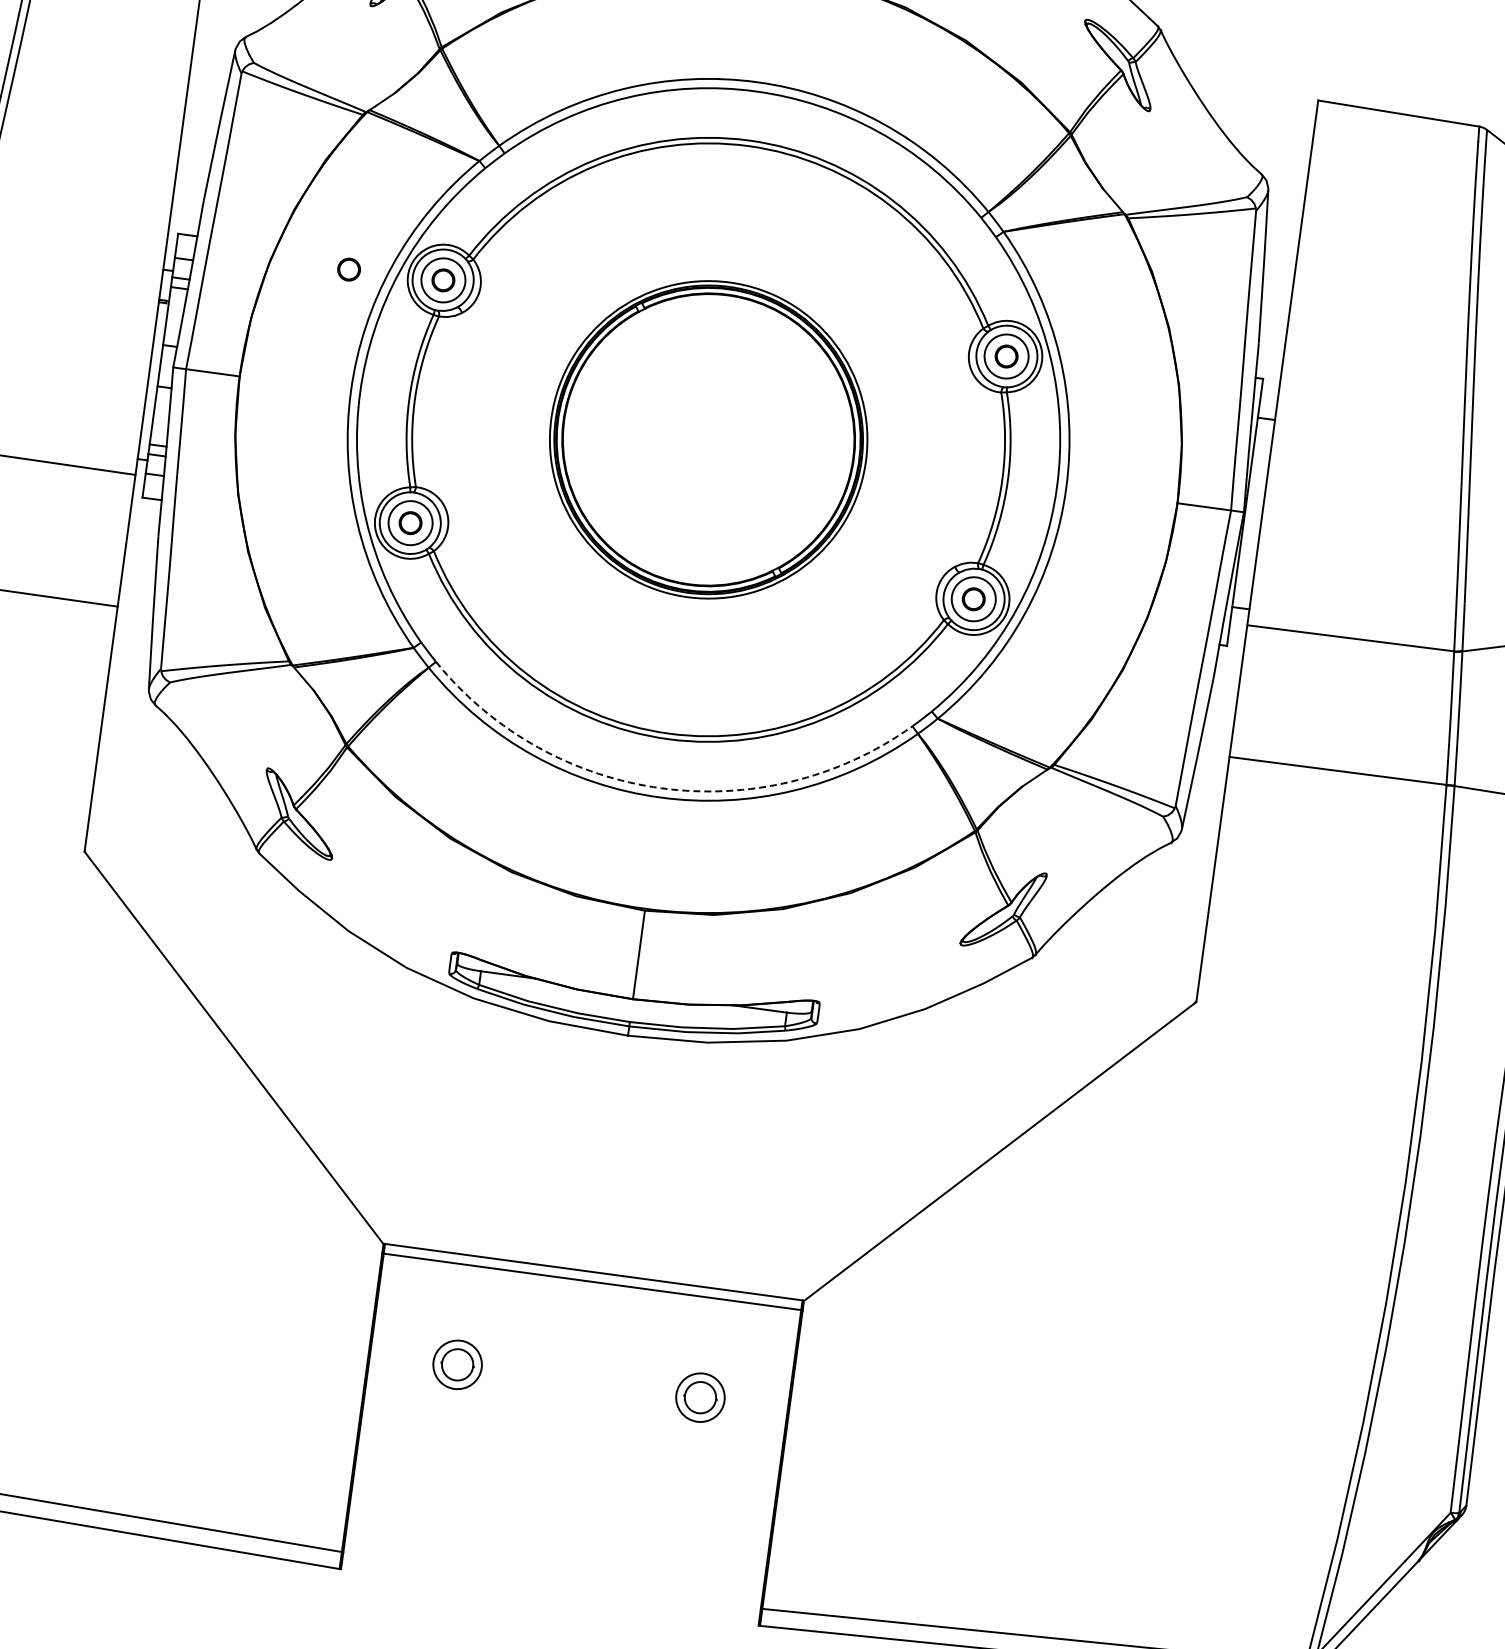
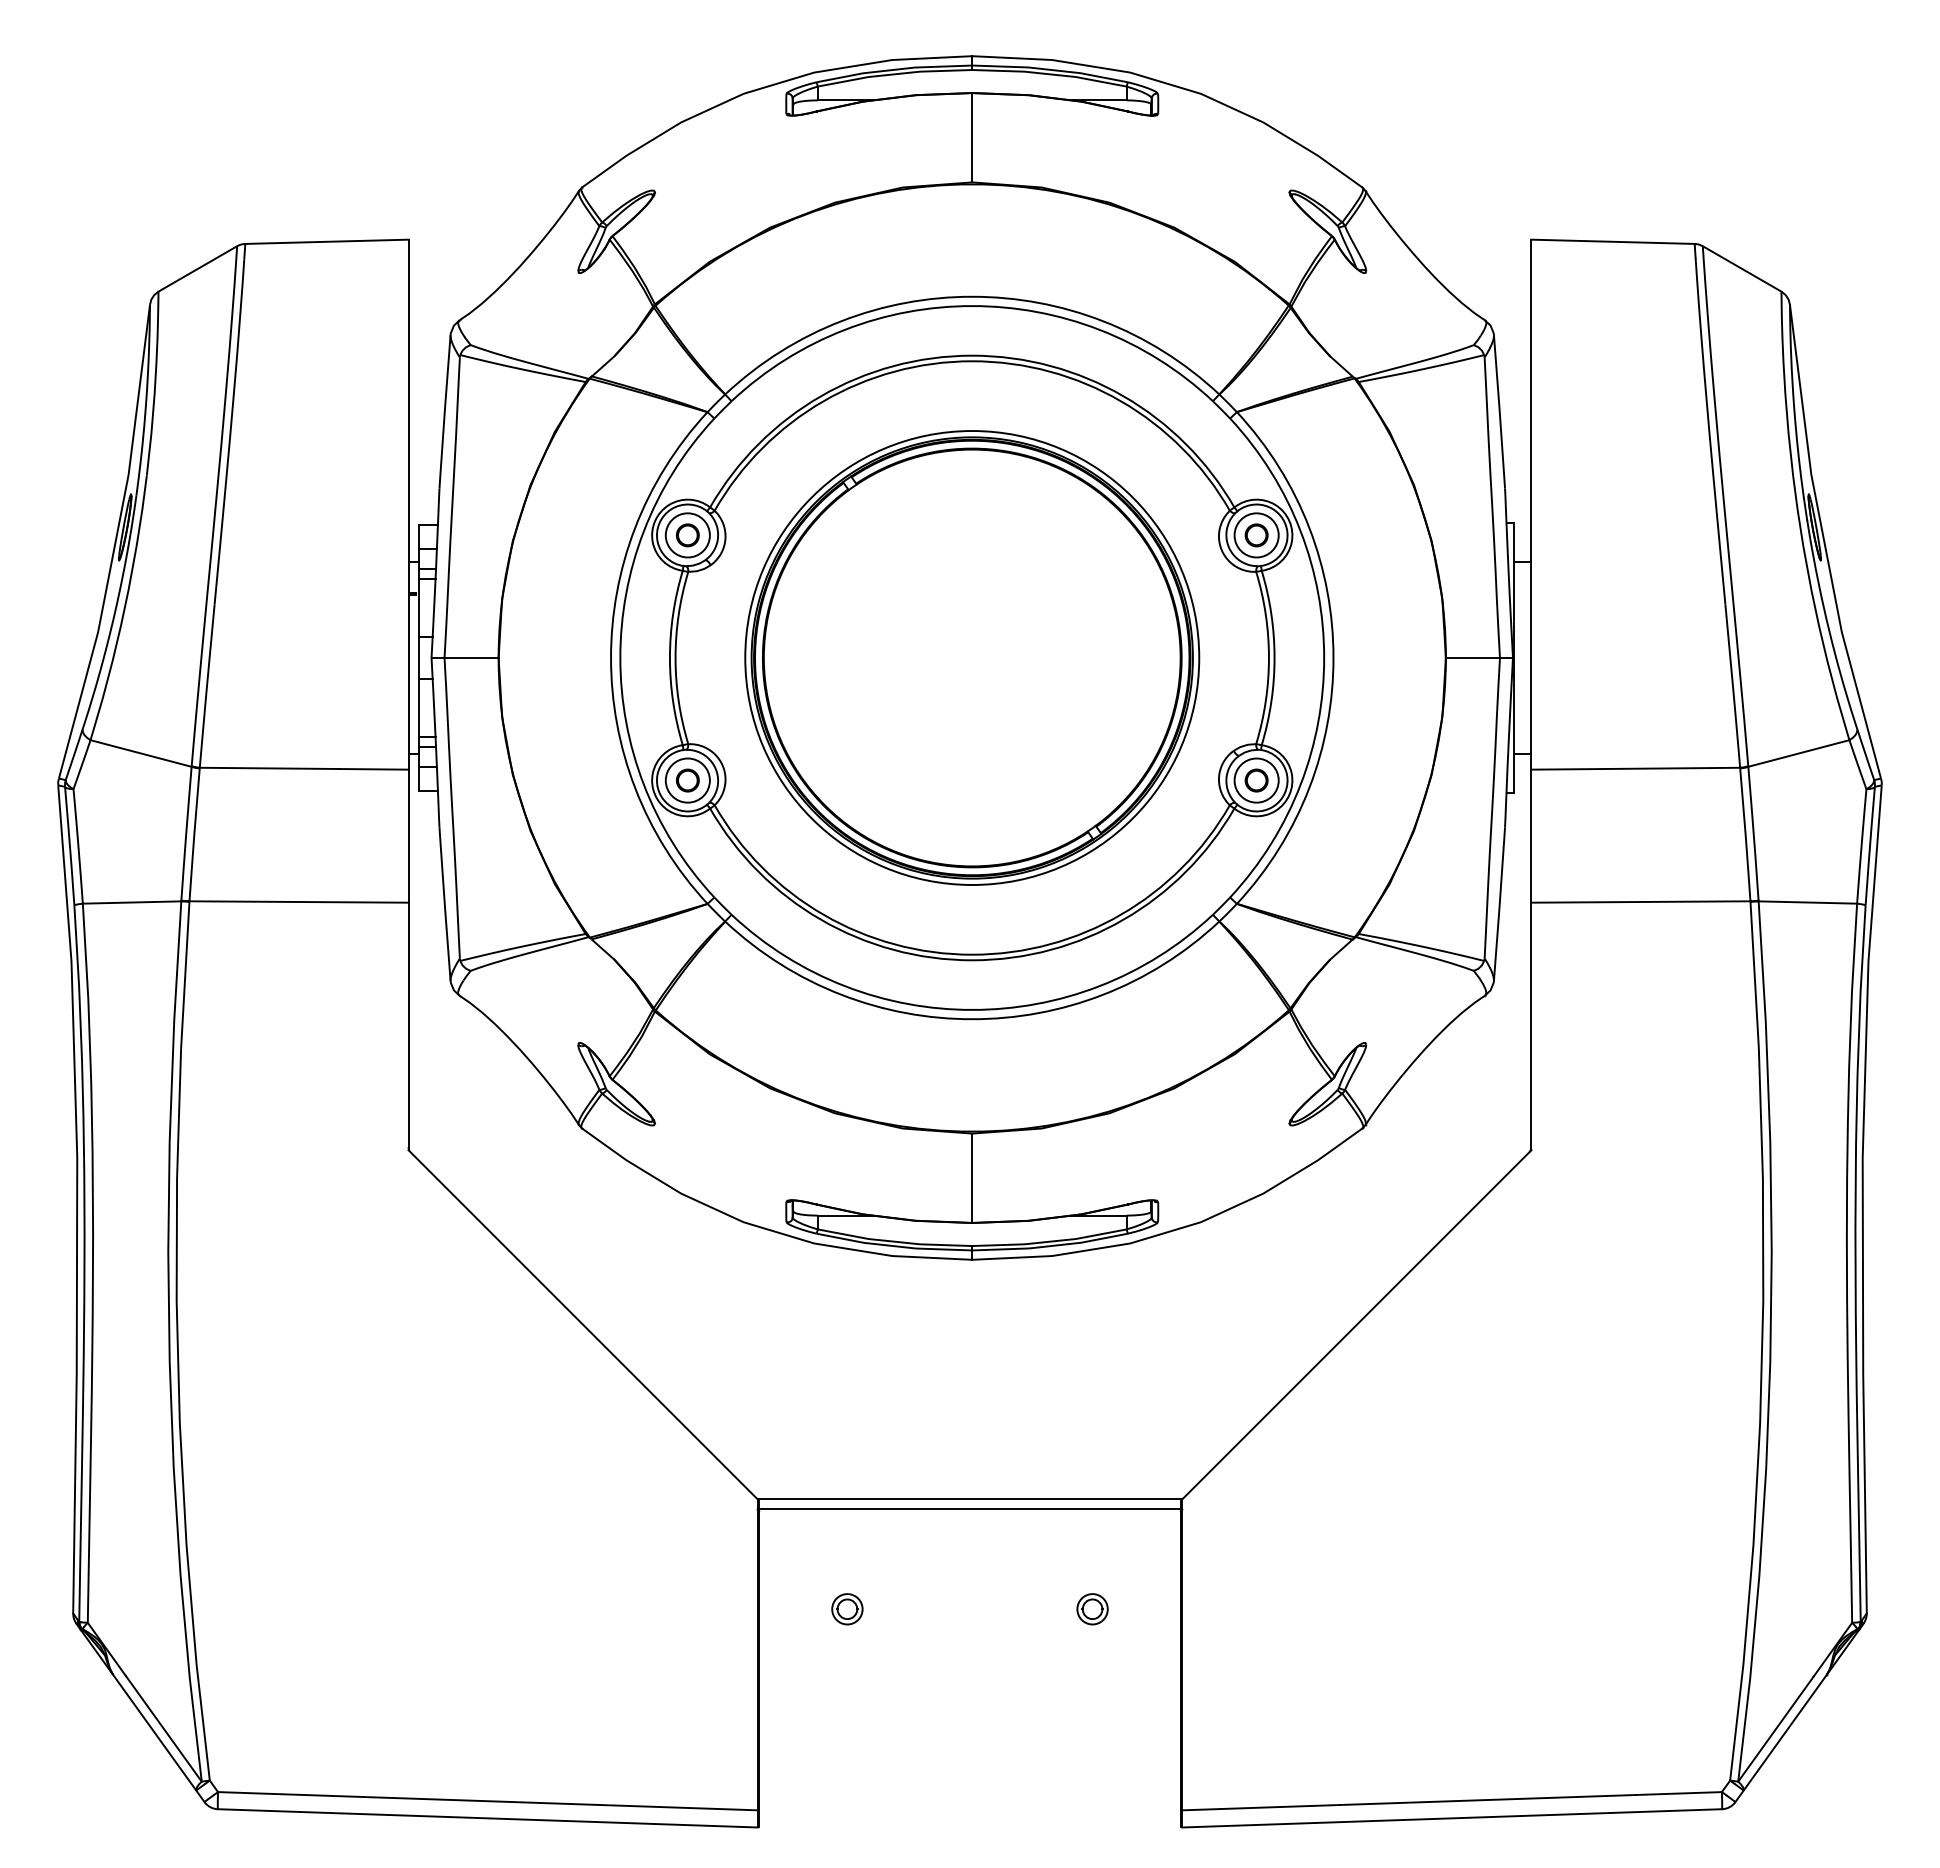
circle: (348, 269) -> (592, 537), removed
part: (708, 439) -> (972, 657), size x1.43
arc: (661, 787) -> (972, 1009), dashed -> solid
part: (457, 1365) -> (847, 1609), size x0.62
part: (700, 1398) -> (1092, 1609), size x0.62

